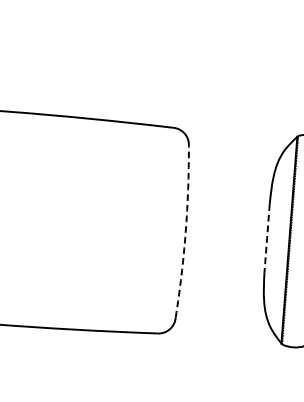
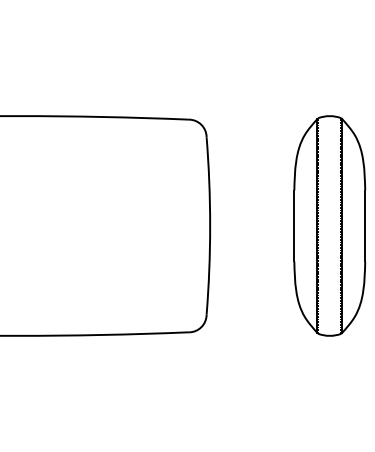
arc: (185, 232) -> (210, 226), dashed -> solid
line: (267, 238) -> (294, 226), dashed -> solid

